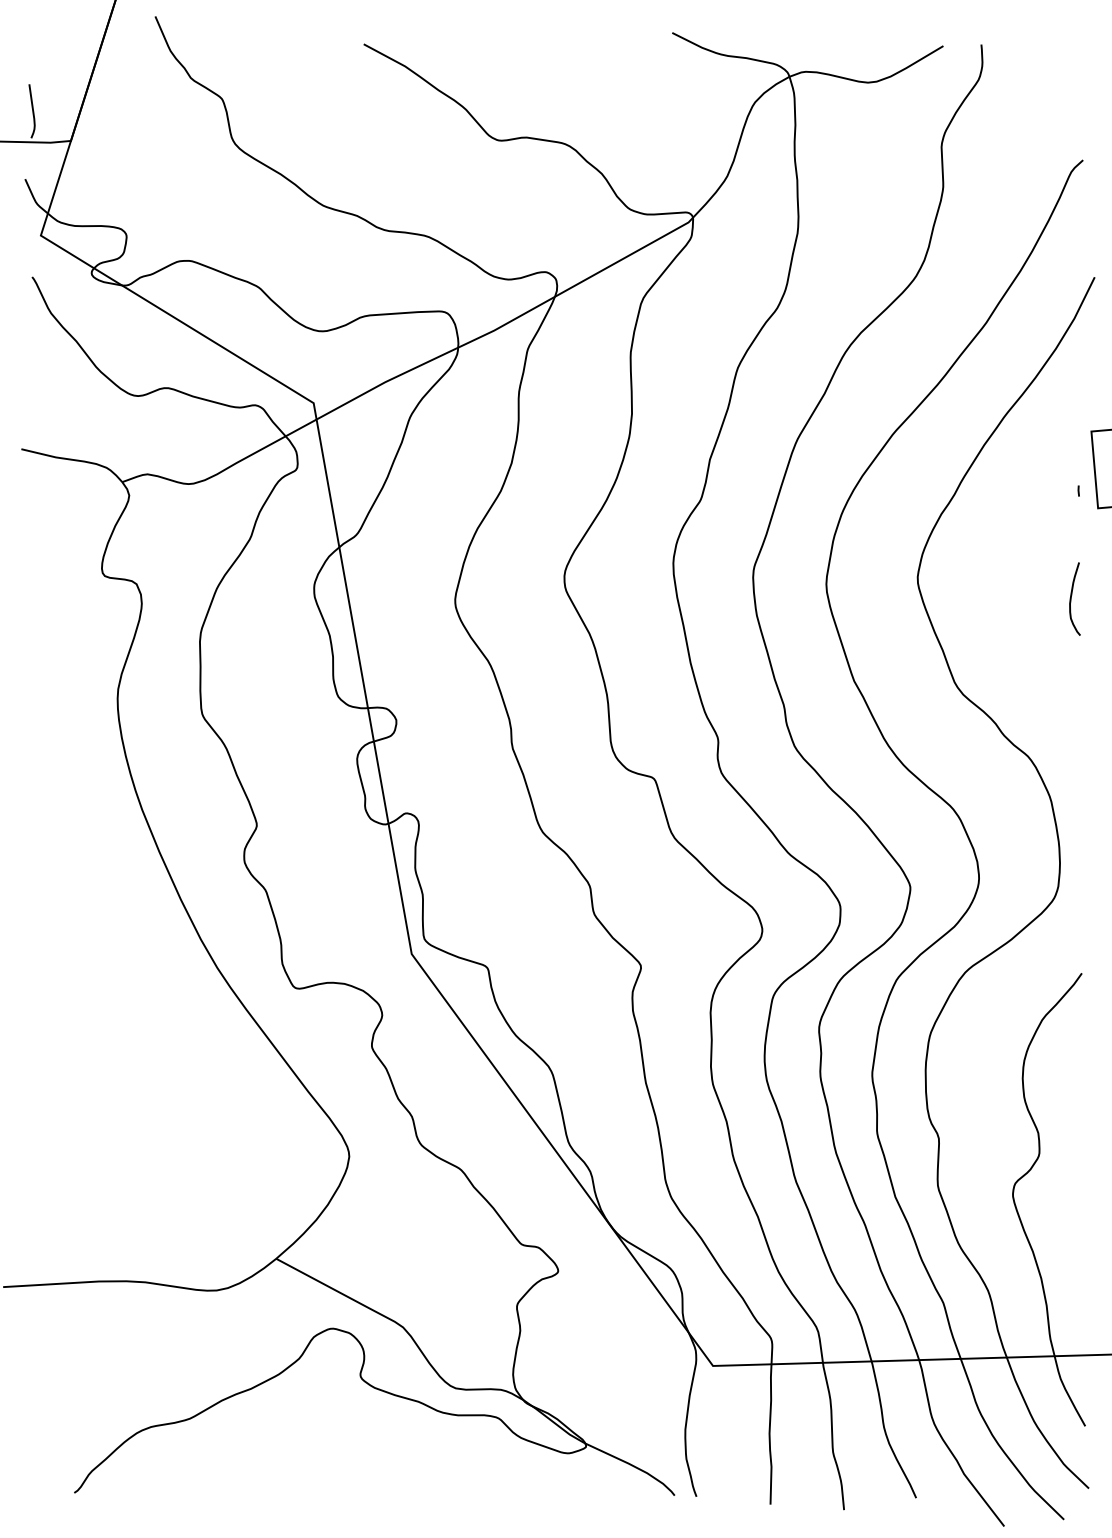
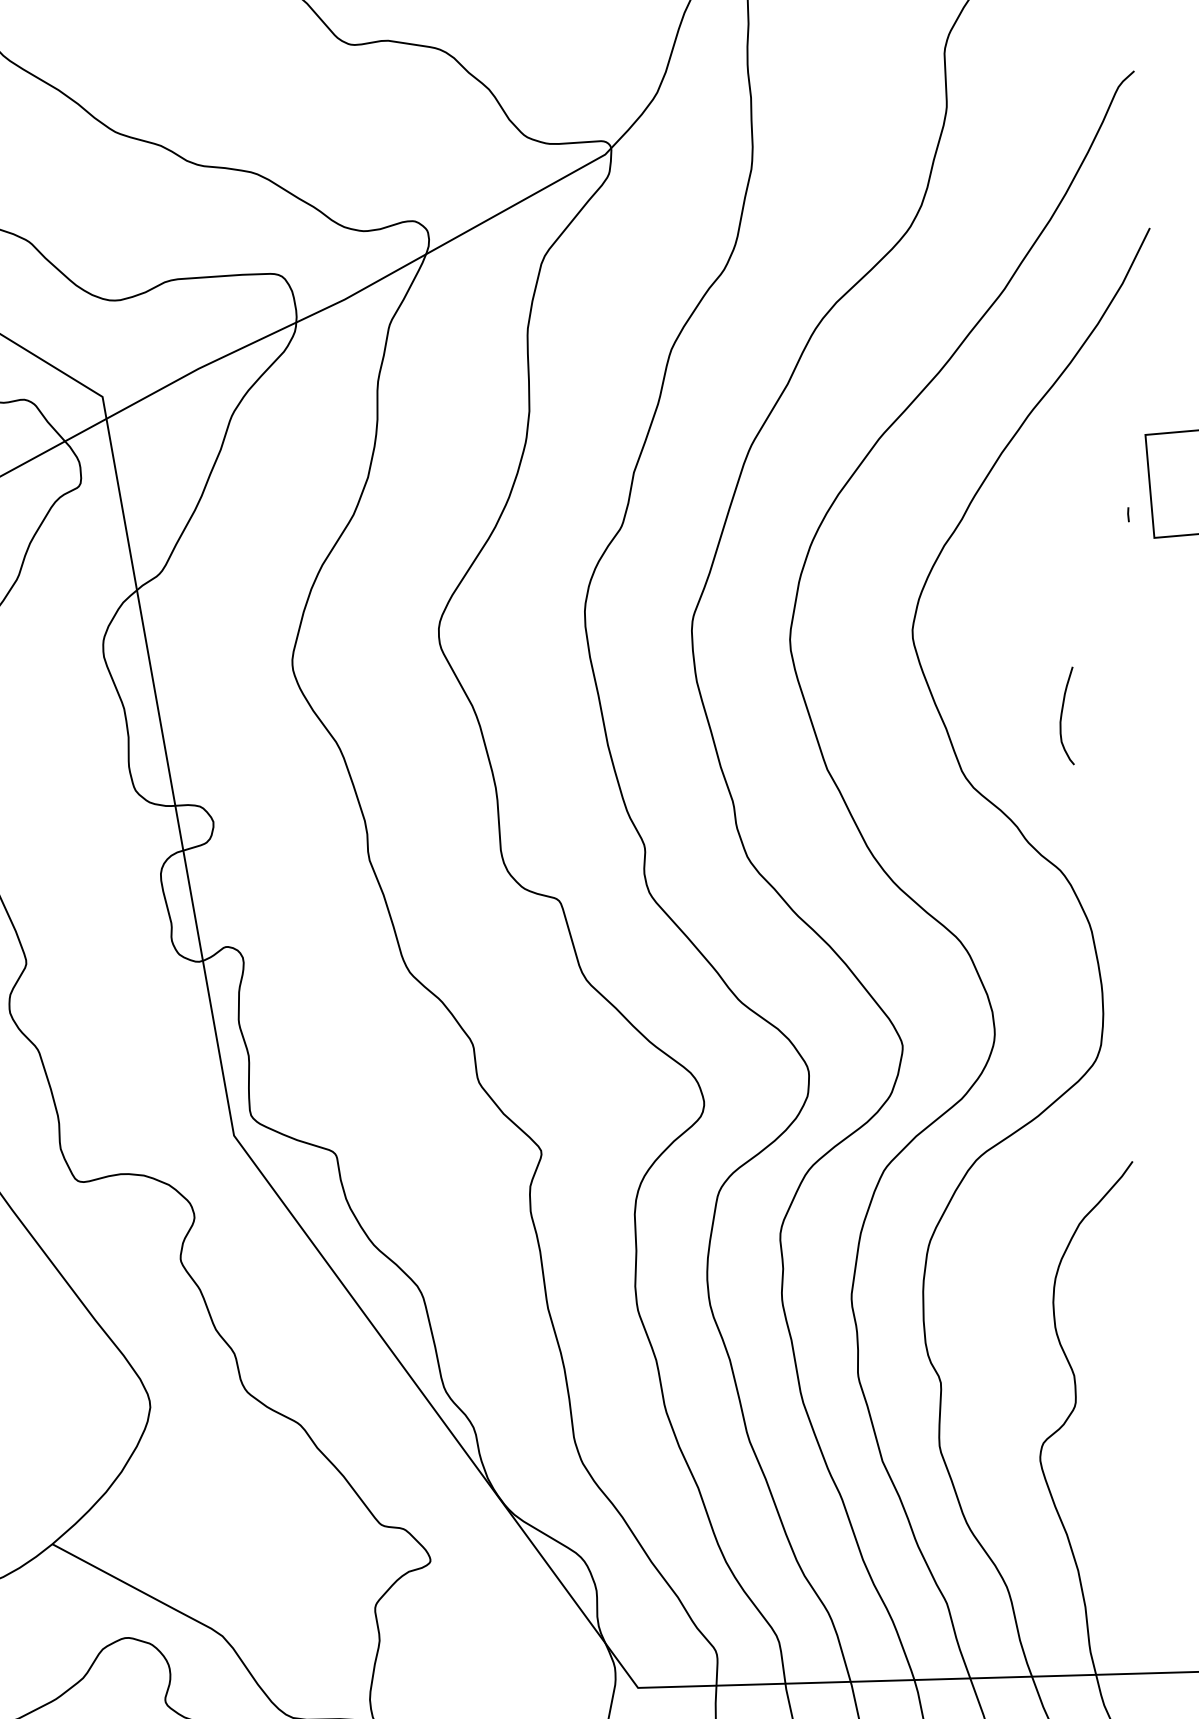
curve: (1071, 598) -> (1062, 715), moved

